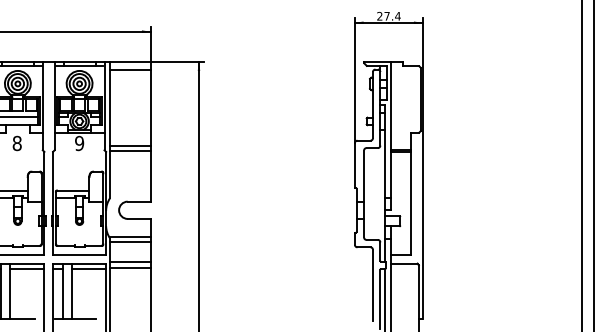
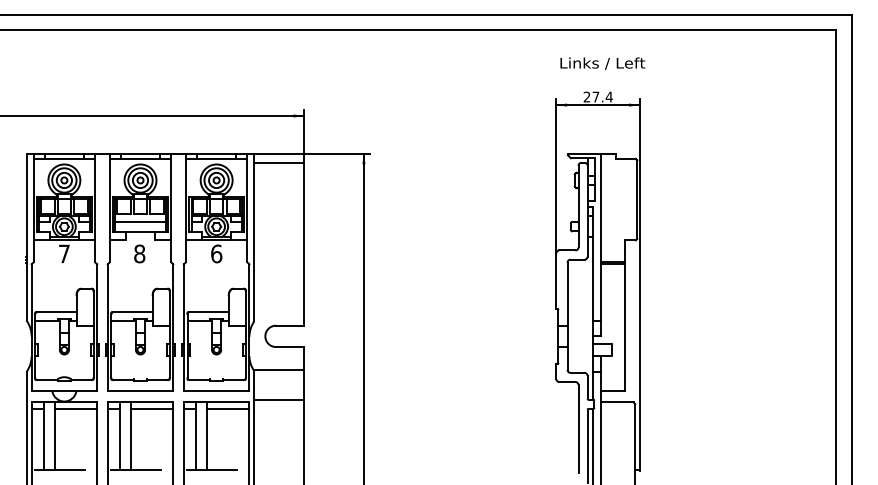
text: (79, 143) -> (216, 253), 9 -> 6
line: (130, 145) -> (279, 256), removed
line: (130, 150) -> (279, 262), removed
line: (130, 242) -> (279, 375), removed
line: (130, 267) -> (279, 407), removed

